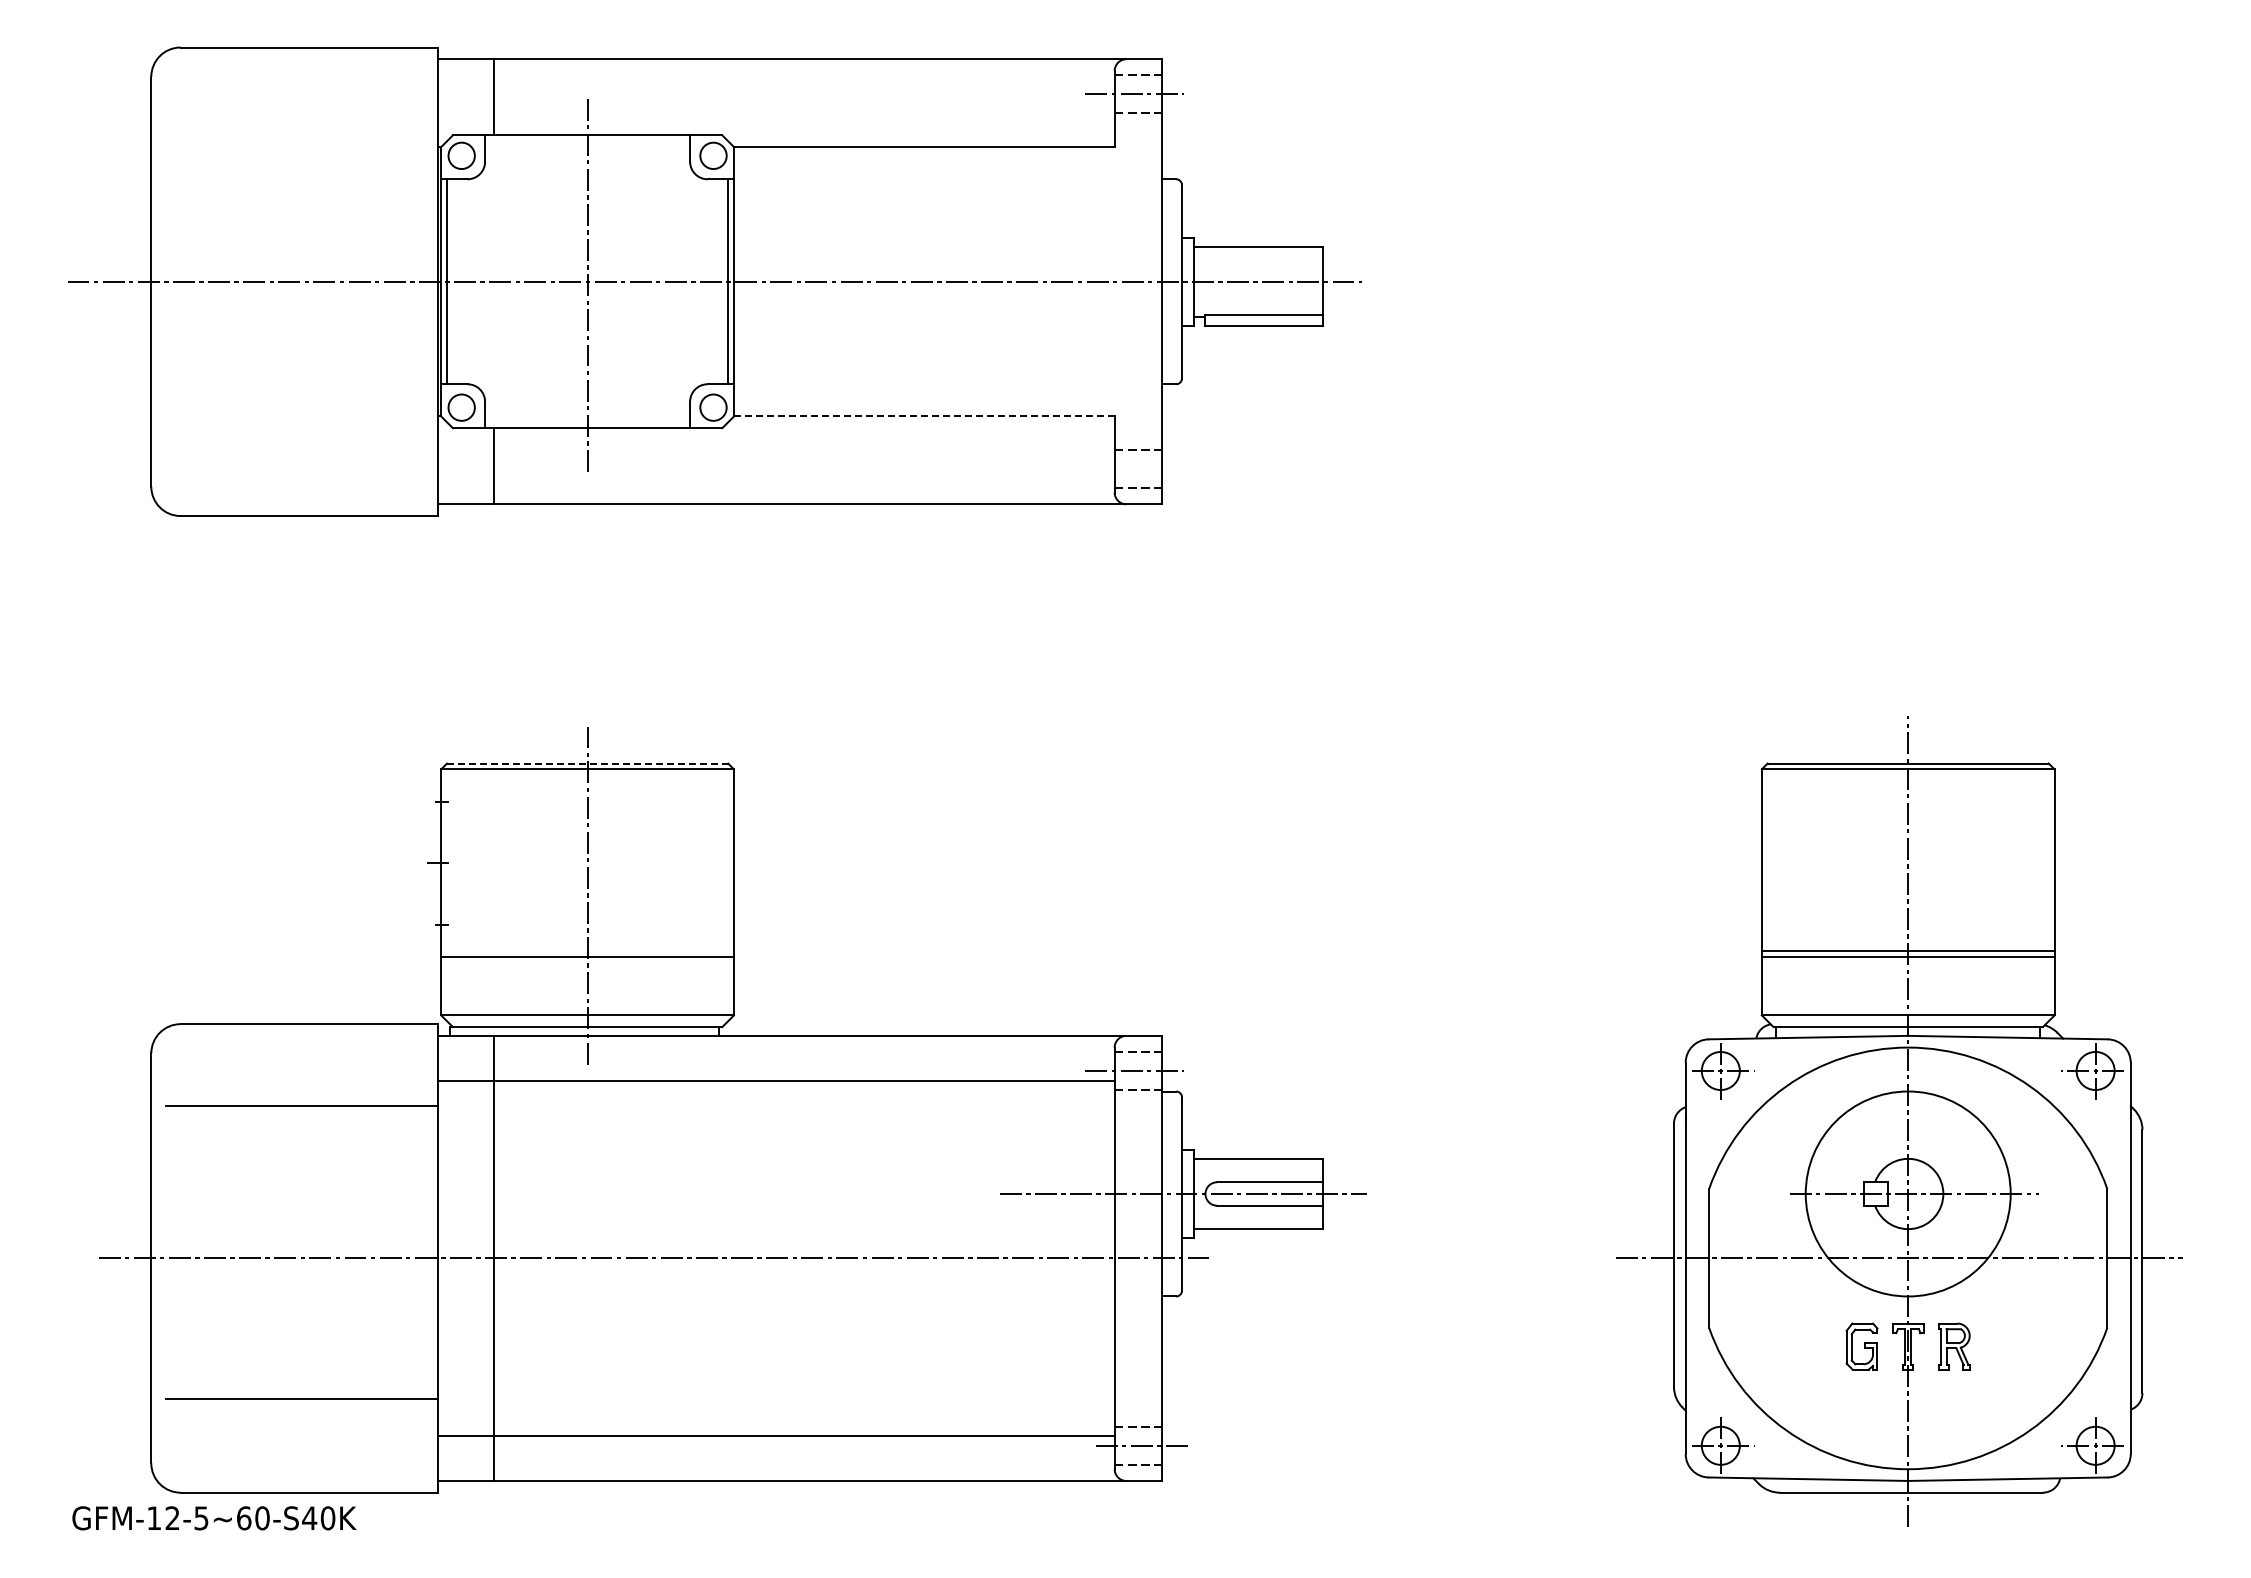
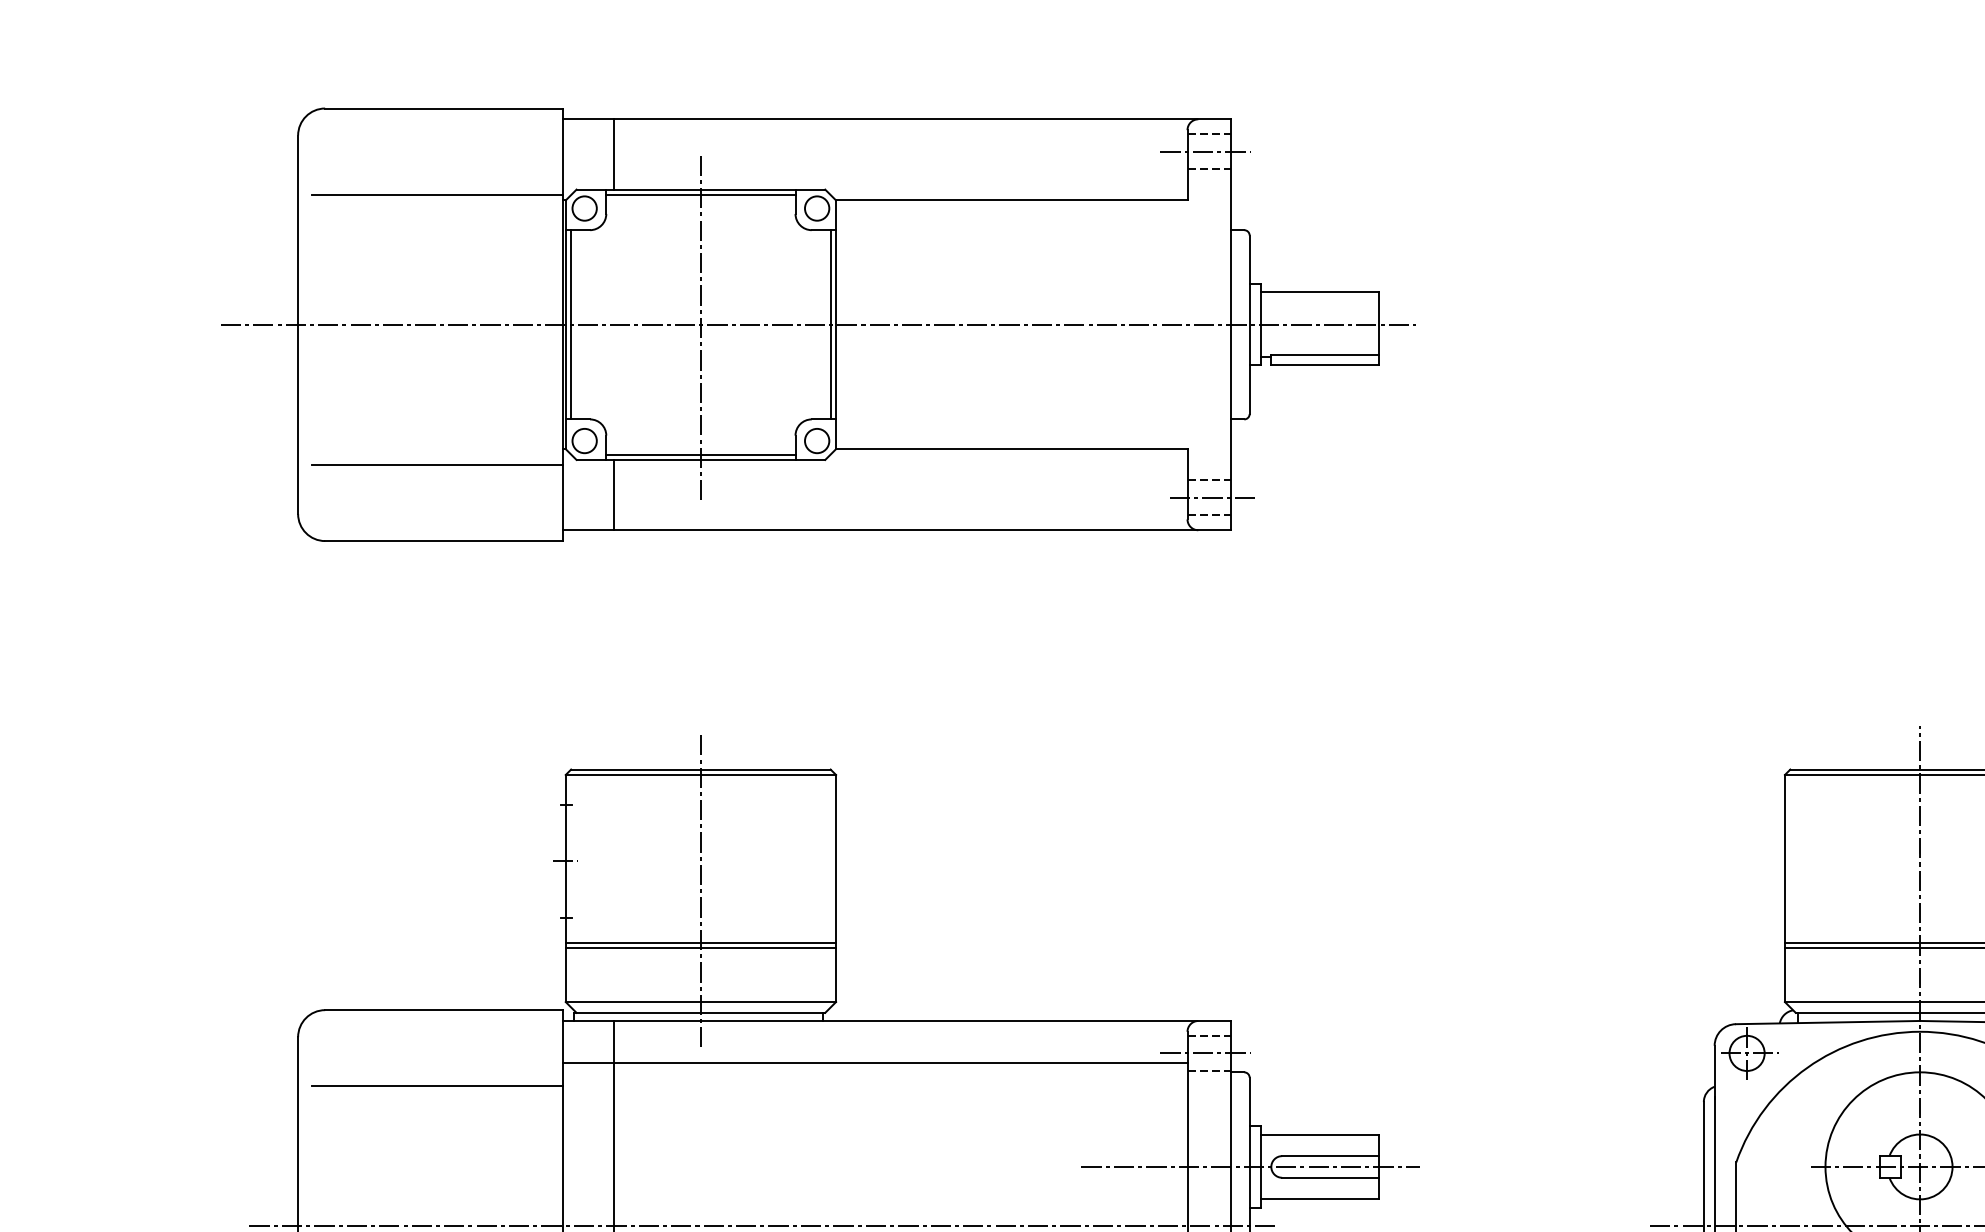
line: (301, 141) -> (436, 195), added
line: (587, 141) -> (700, 195), added
line: (924, 416) -> (1011, 449), dashed -> solid
line: (587, 422) -> (700, 454), added
line: (301, 434) -> (436, 465), added
line: (1141, 469) -> (1212, 498), added
line: (587, 763) -> (700, 769), dashed -> solid
line: (587, 950) -> (700, 942), added

